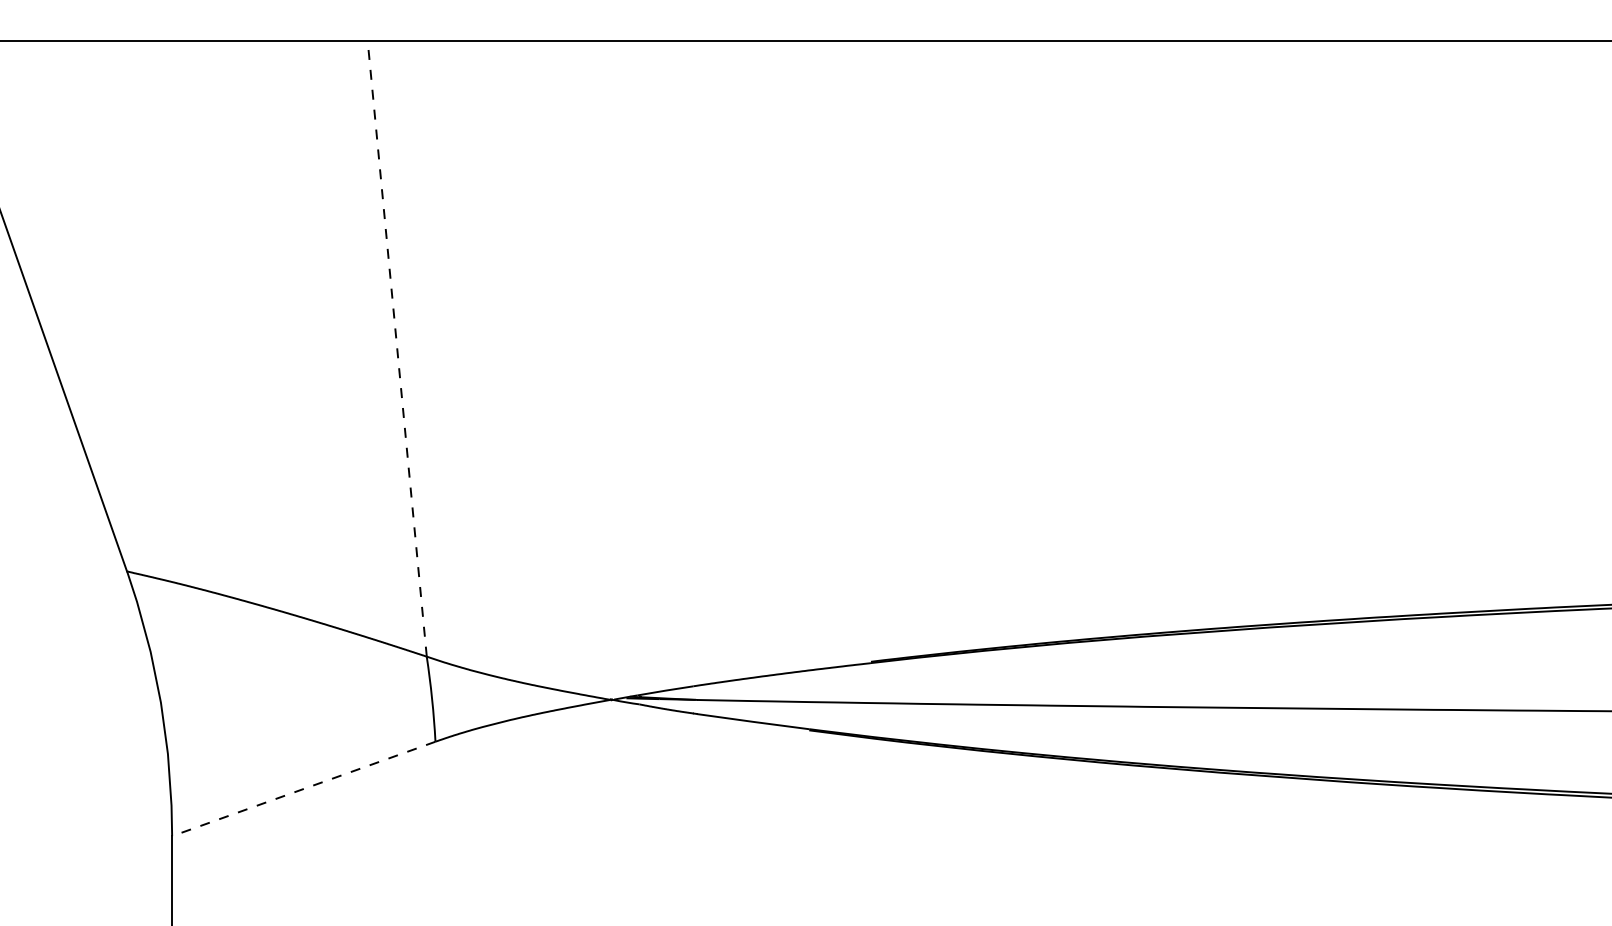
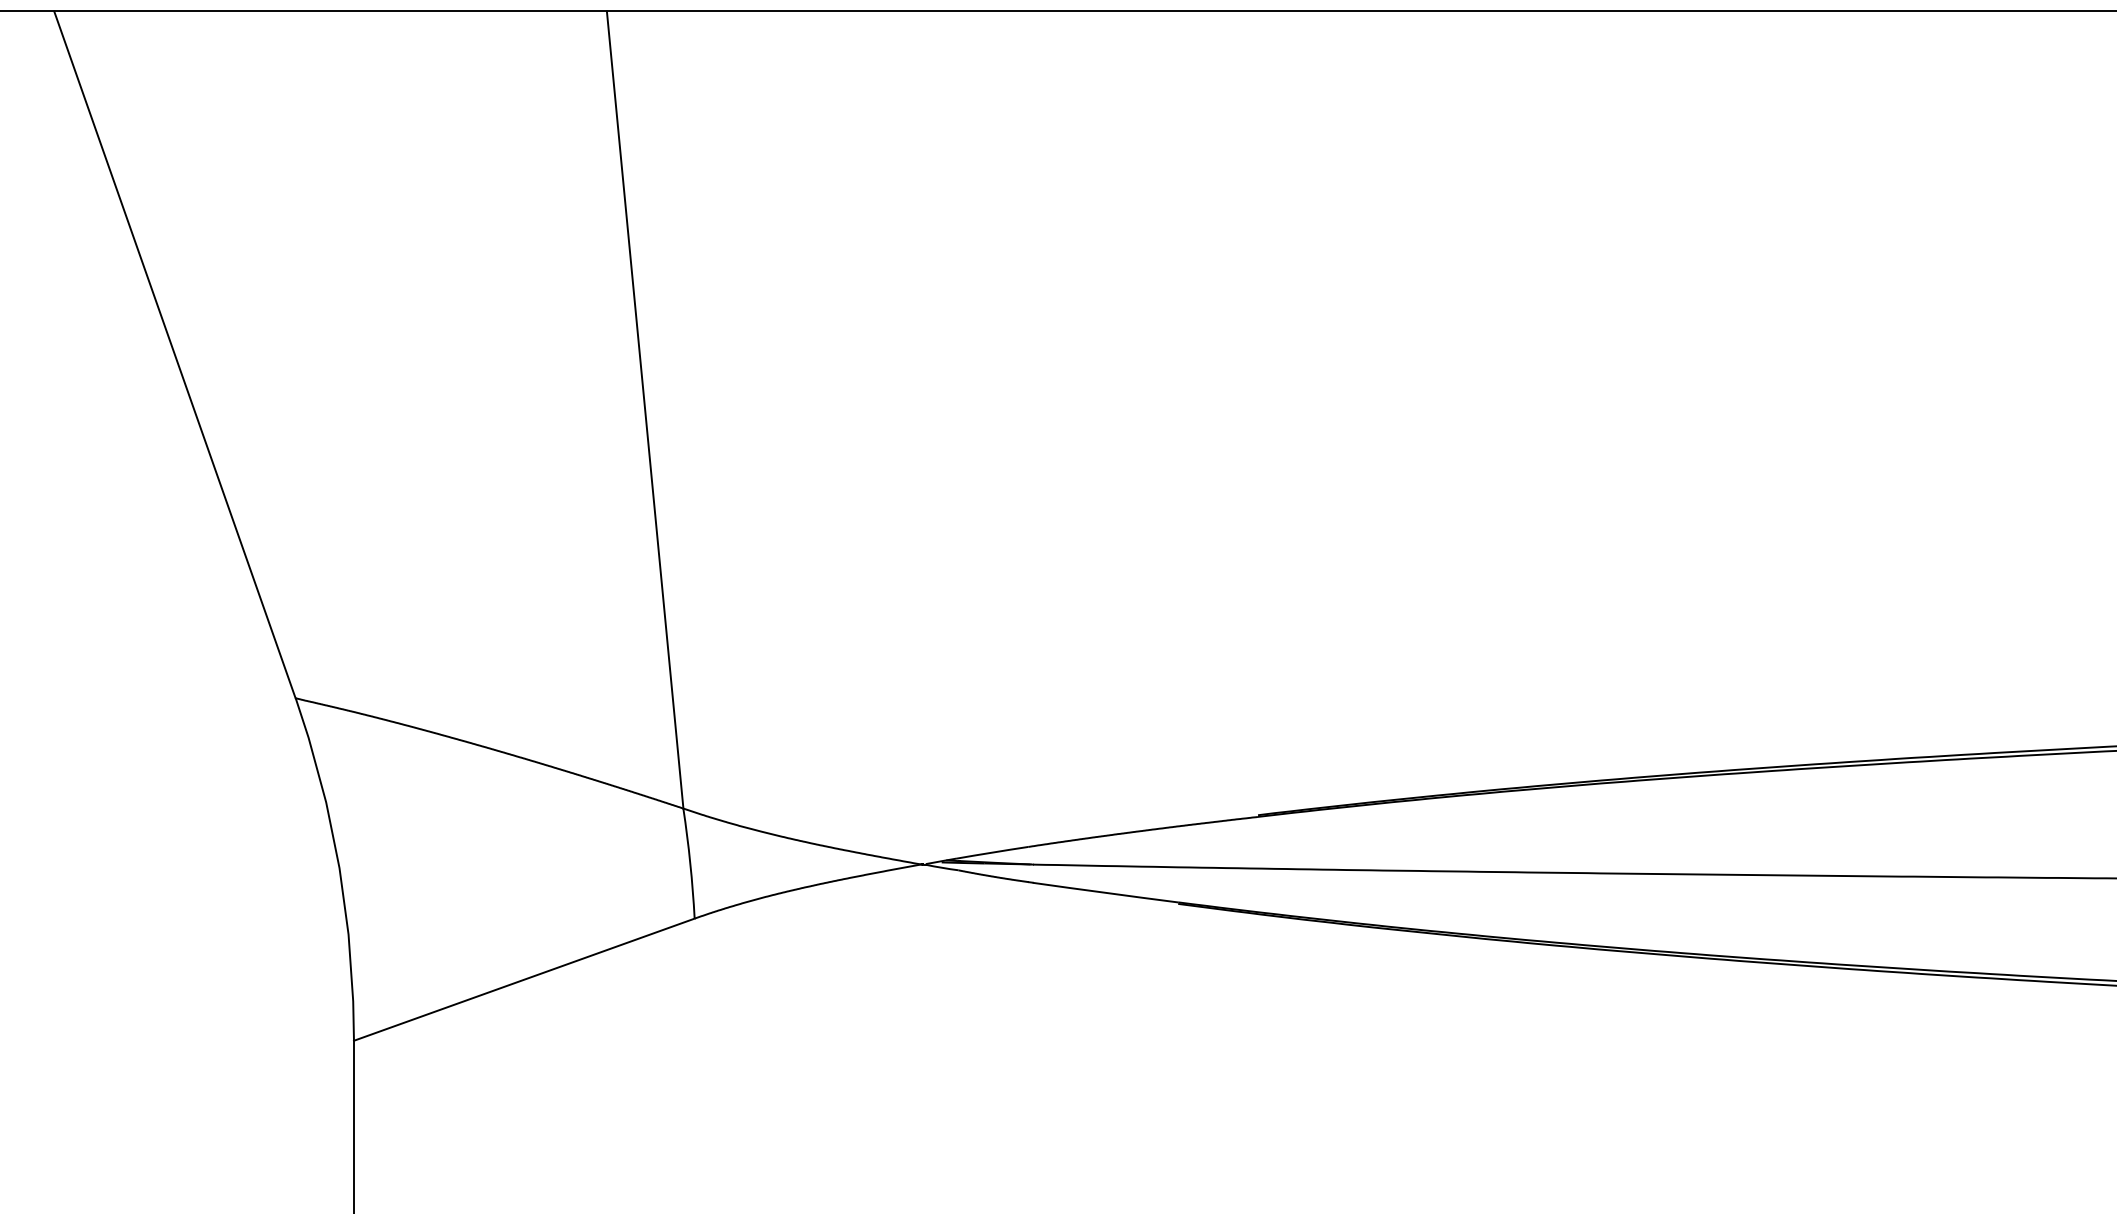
line: (397, 348) -> (645, 409), dashed -> solid
line: (303, 788) -> (524, 979), dashed -> solid

